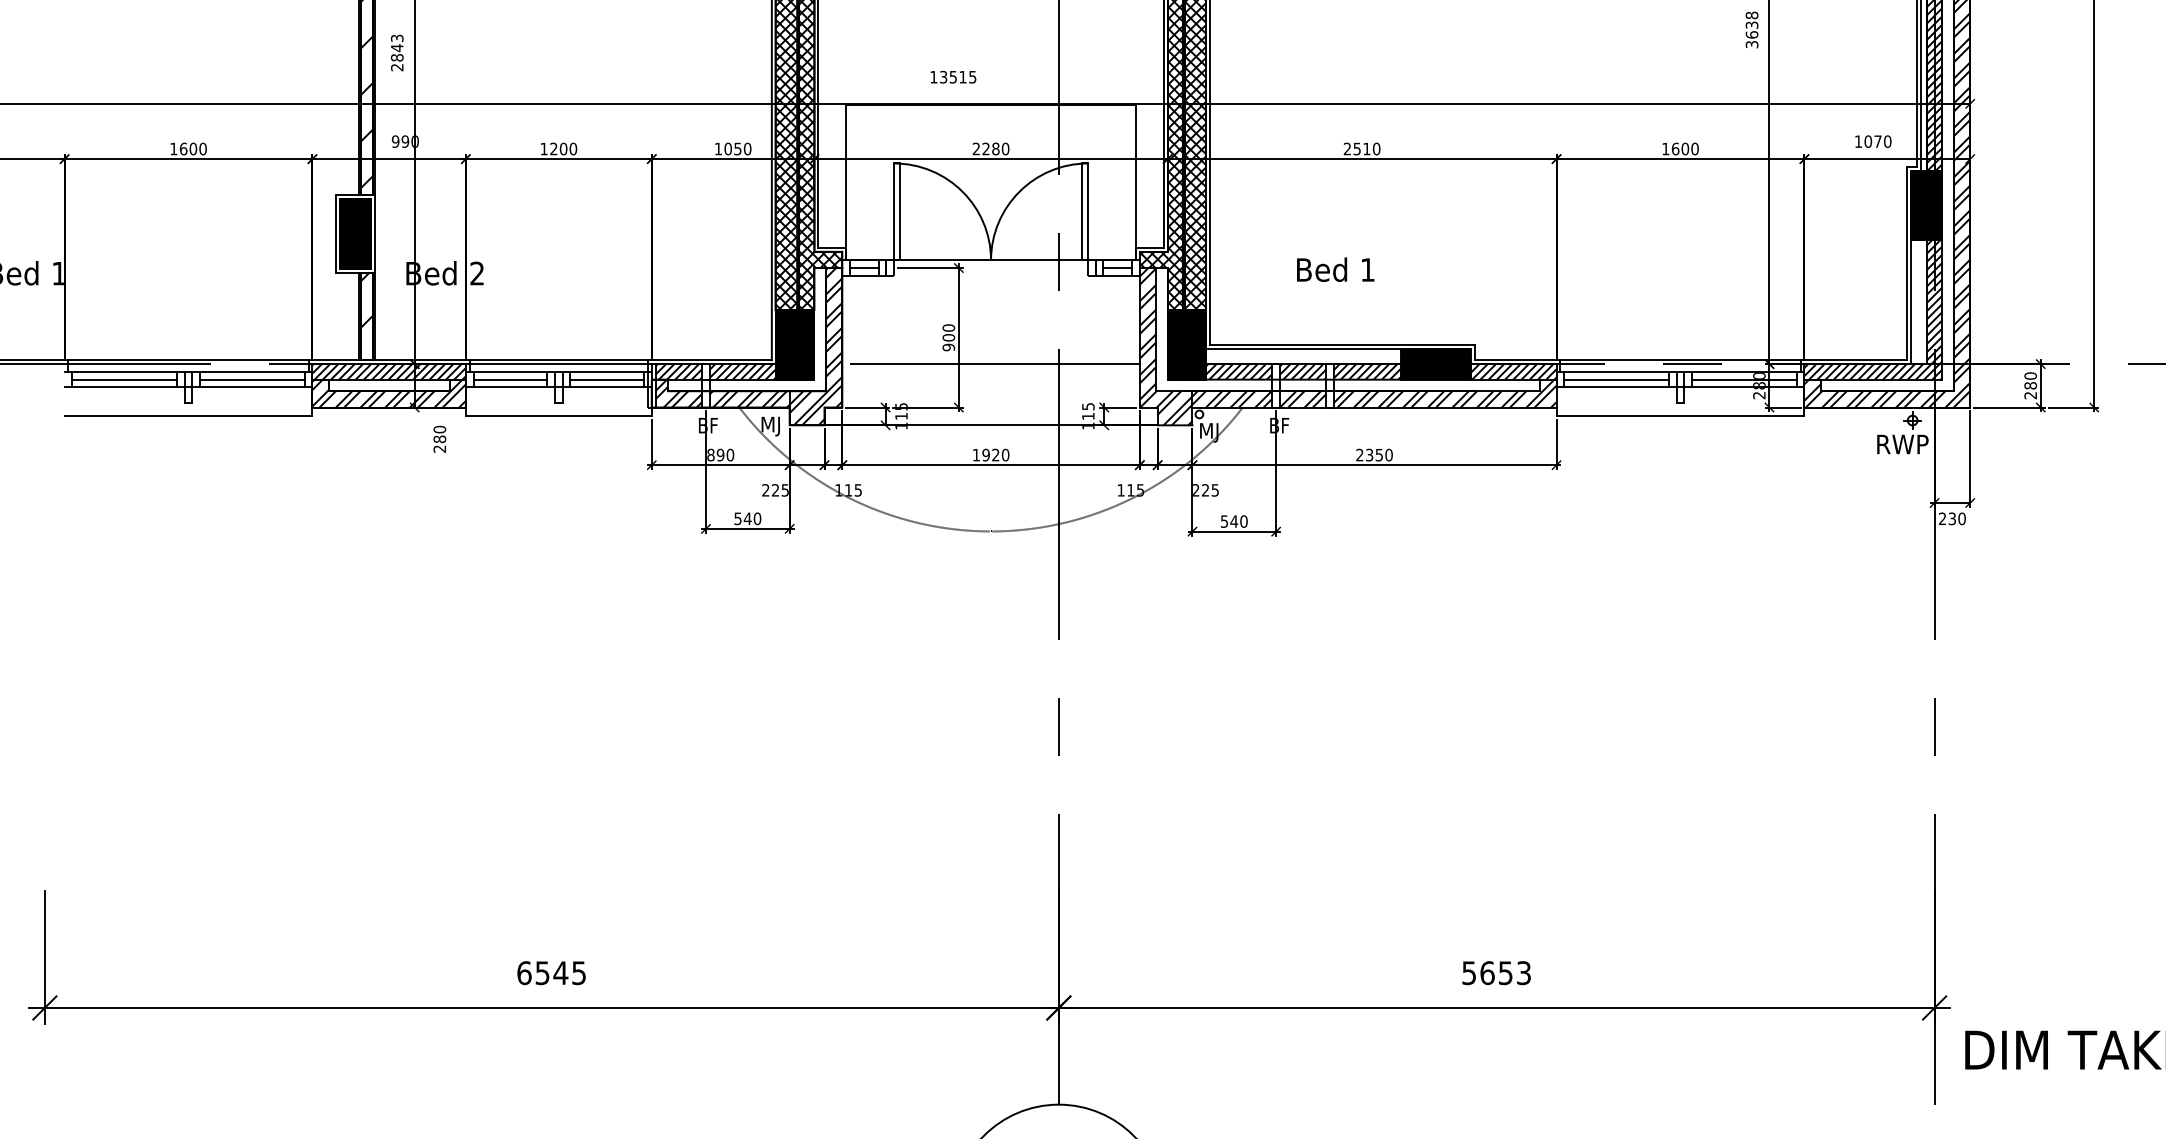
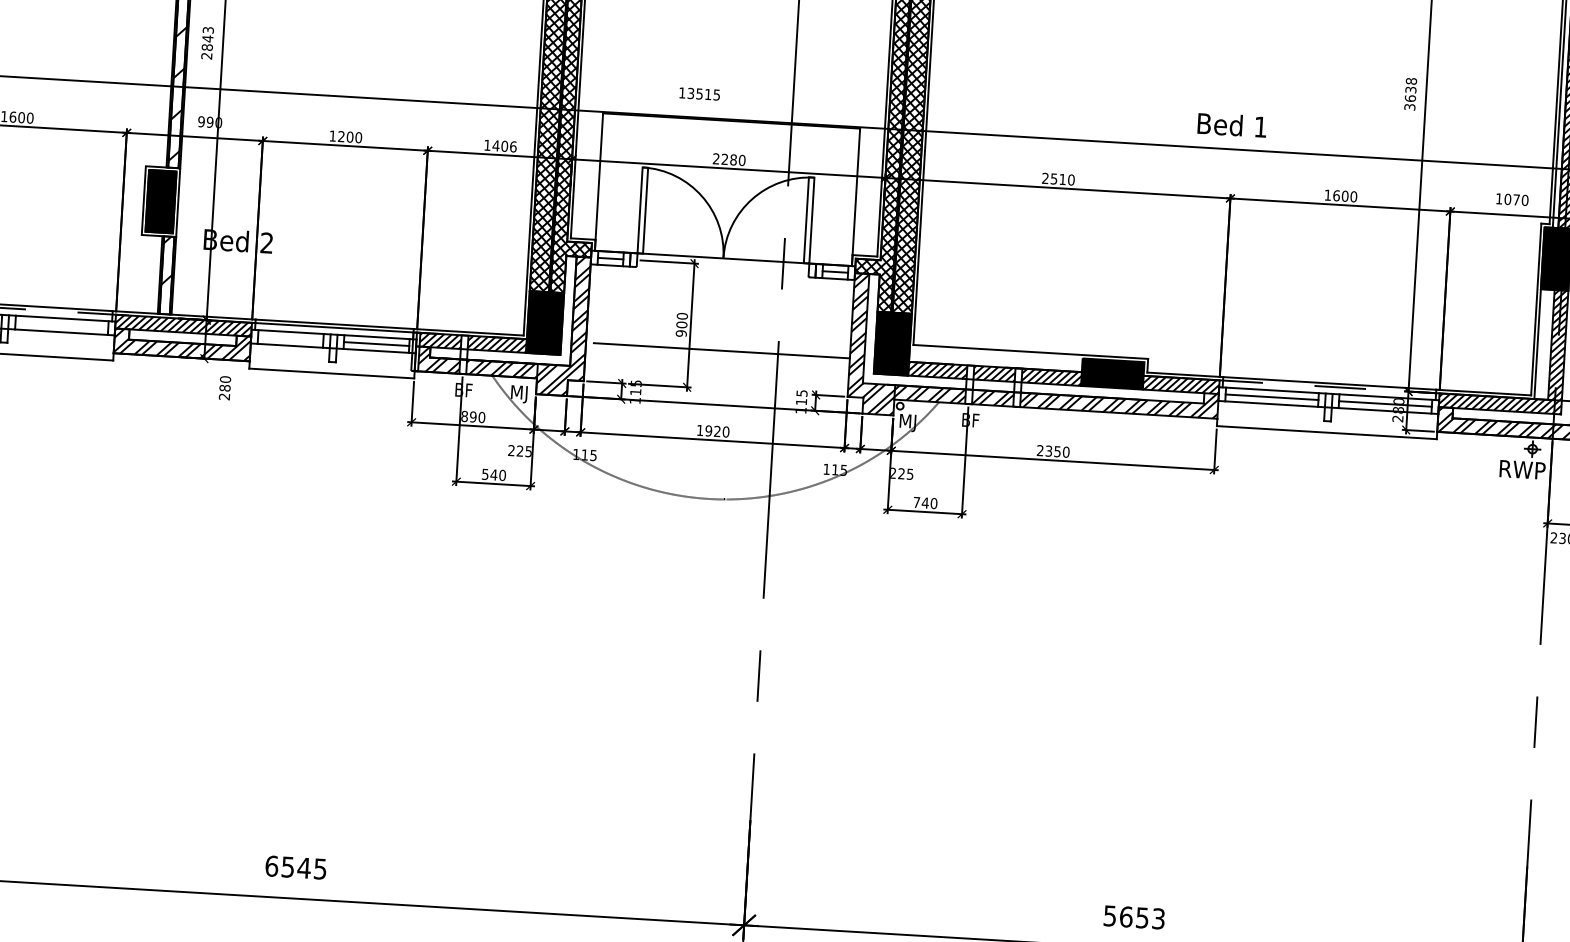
text: (737, 148) -> (504, 145), 1050 -> 1406
text: (1335, 269) -> (1232, 125), moved
line: (1303, 348) -> (995, 353), removed
line: (252, 379) -> (61, 325), removed
line: (510, 379) -> (290, 338), removed
text: (1223, 521) -> (915, 502), 540 -> 740

